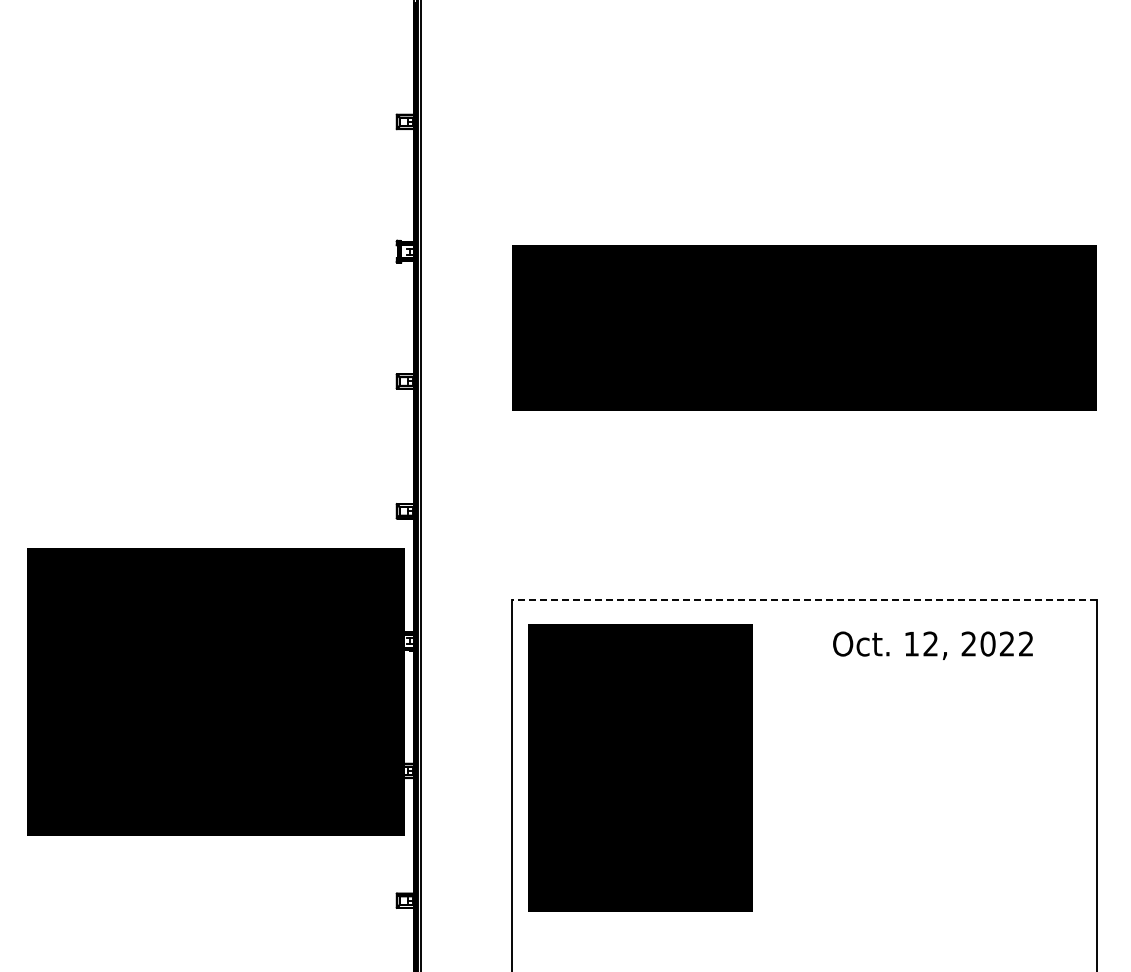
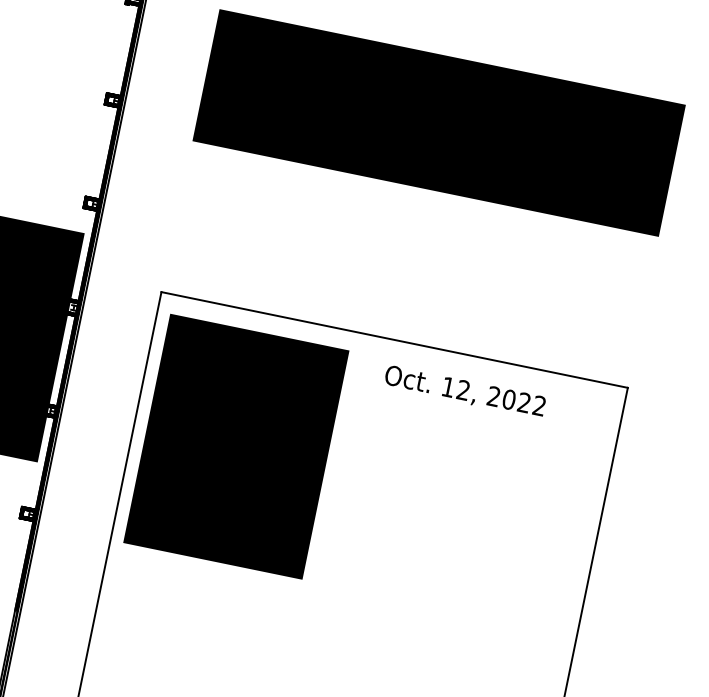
line: (804, 600) -> (394, 340), dashed -> solid
text: (932, 645) -> (464, 391), moved

